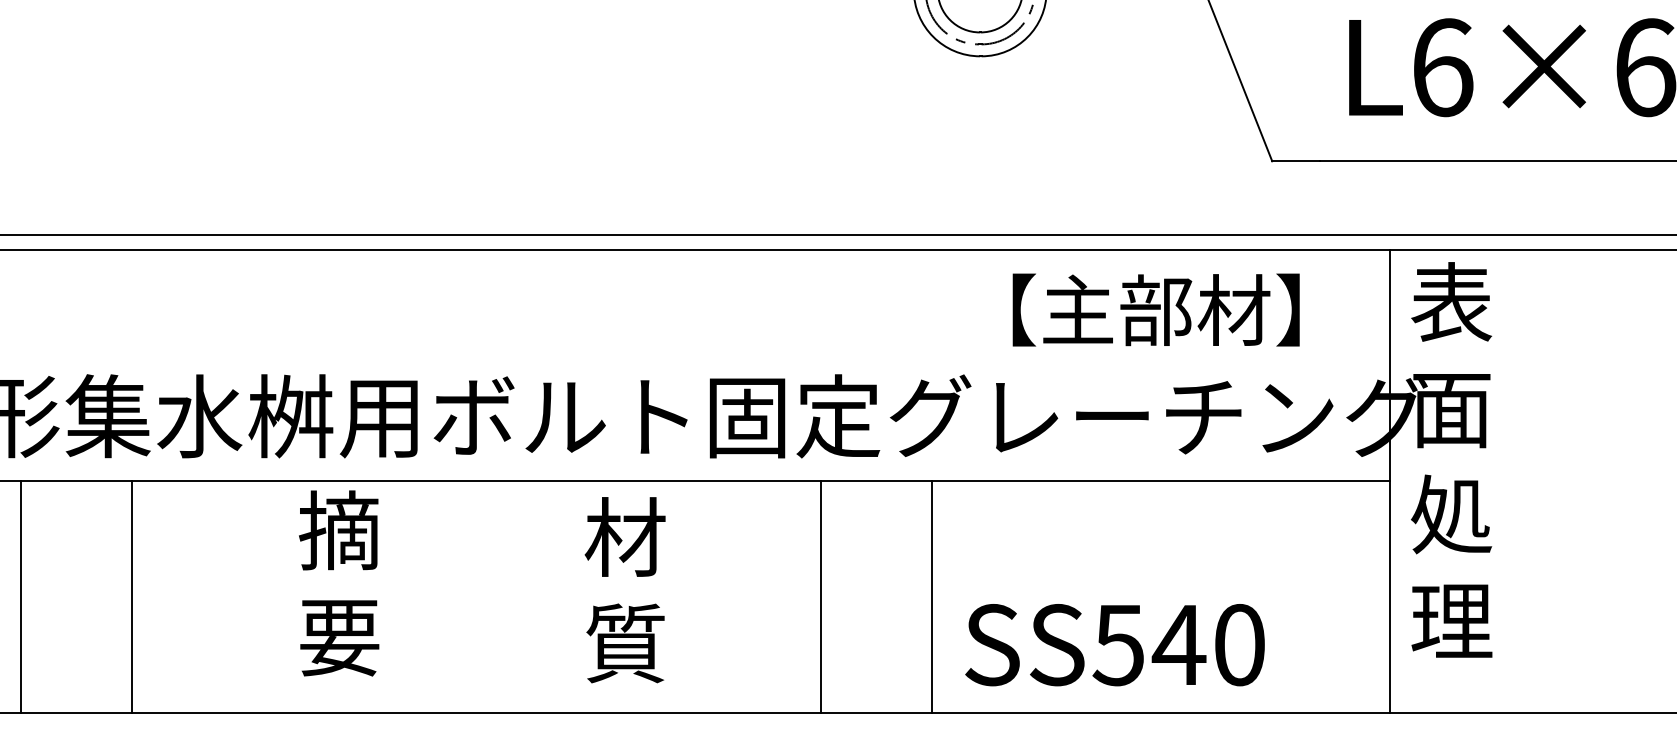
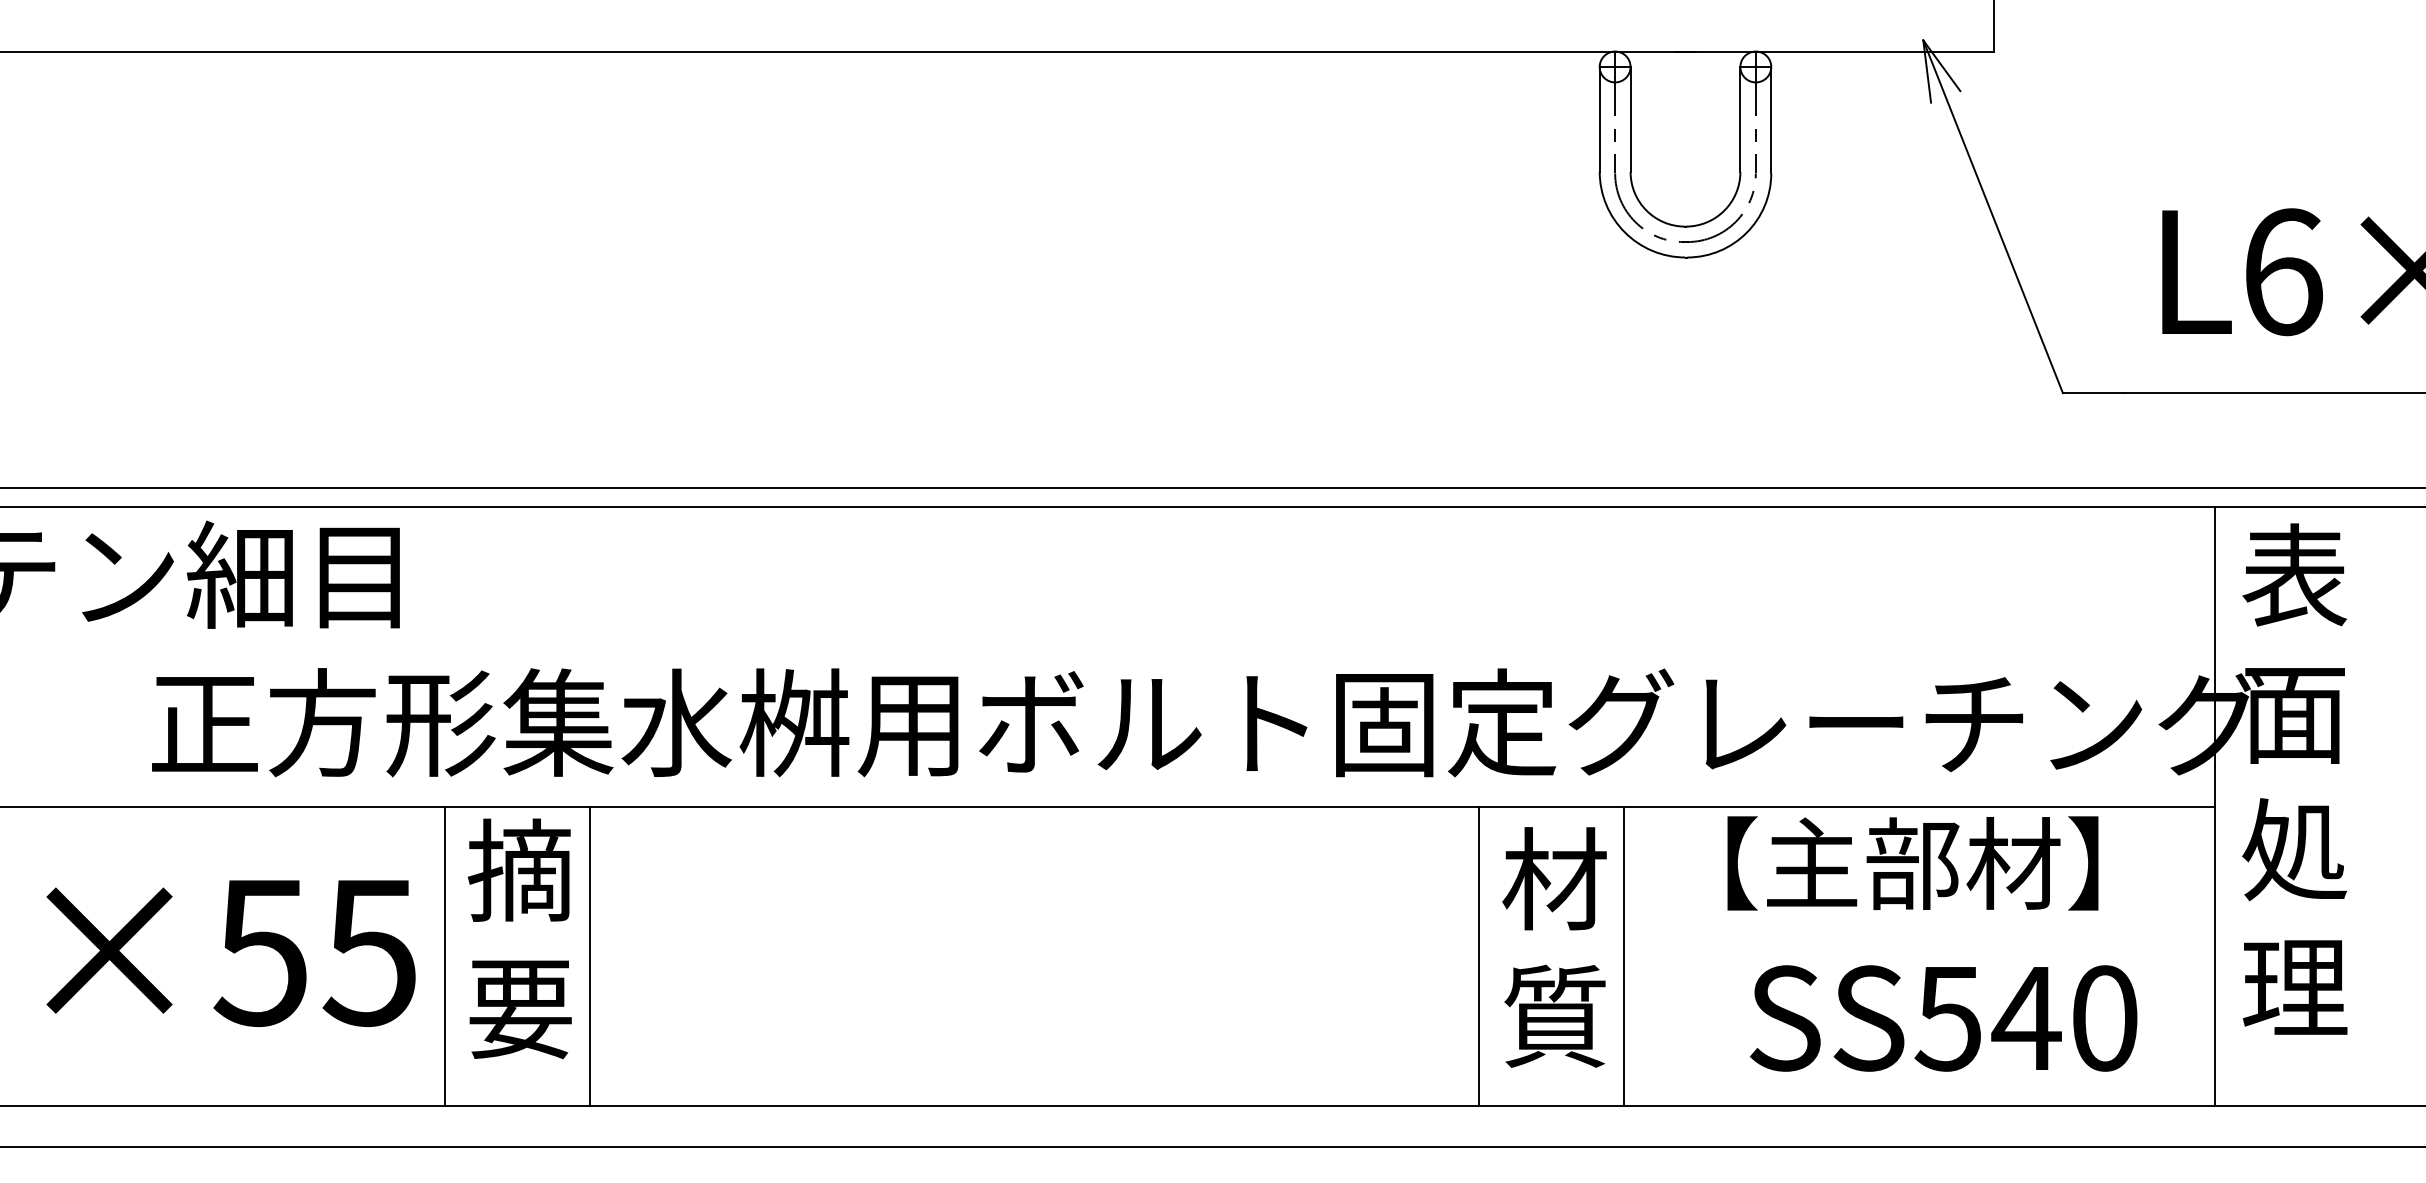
text: (1155, 310) -> (1912, 863), moved
text: (338, 583) -> (519, 938), moved
text: (625, 590) -> (1554, 947), moved
text: (1114, 645) -> (1943, 1018), moved

